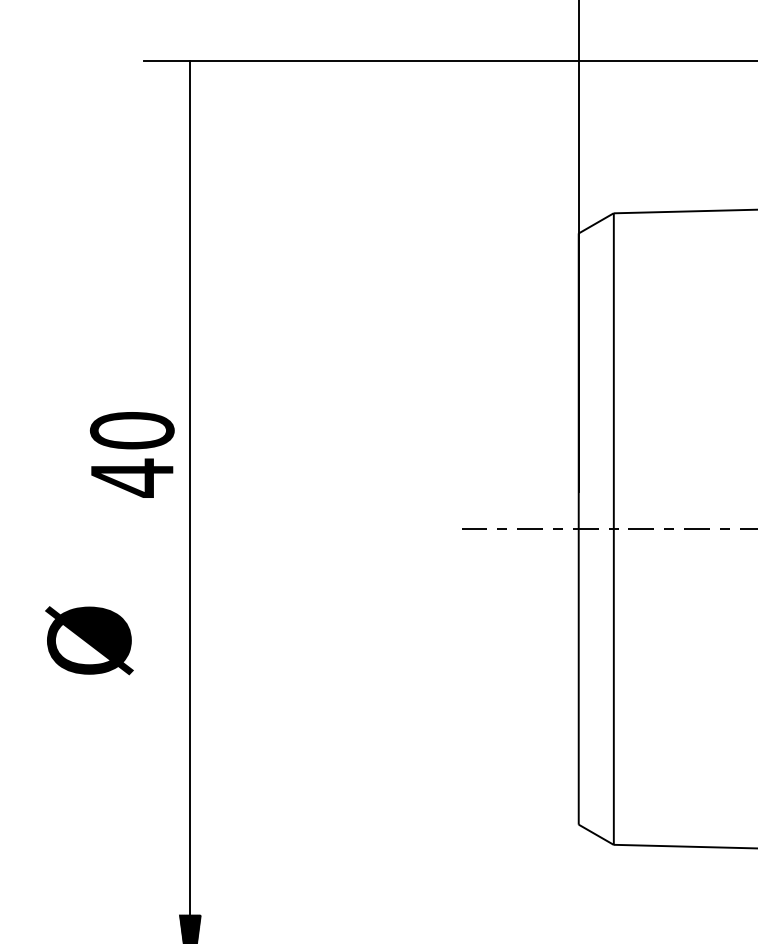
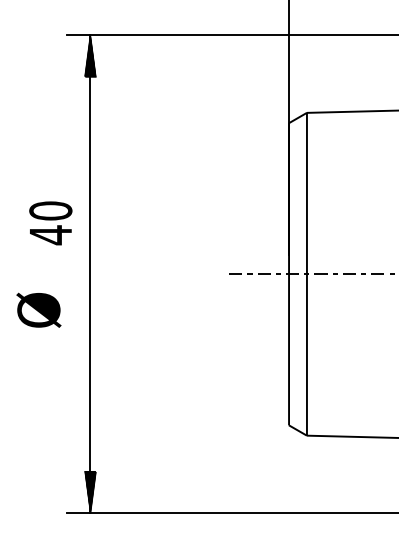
hatch: (188, 101) -> (89, 55), added
text: (131, 455) -> (50, 223), moved
text: (88, 639) -> (38, 309), moved

